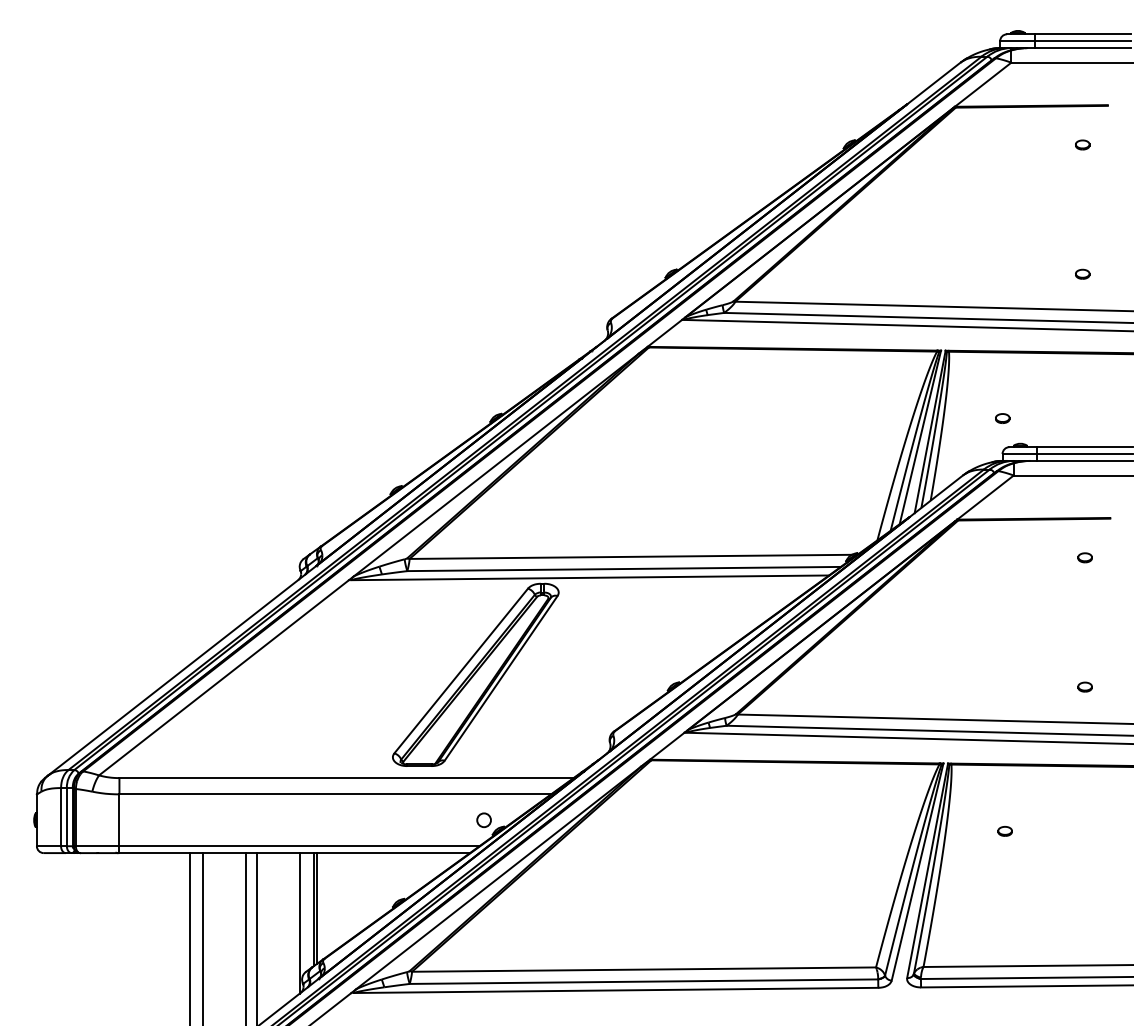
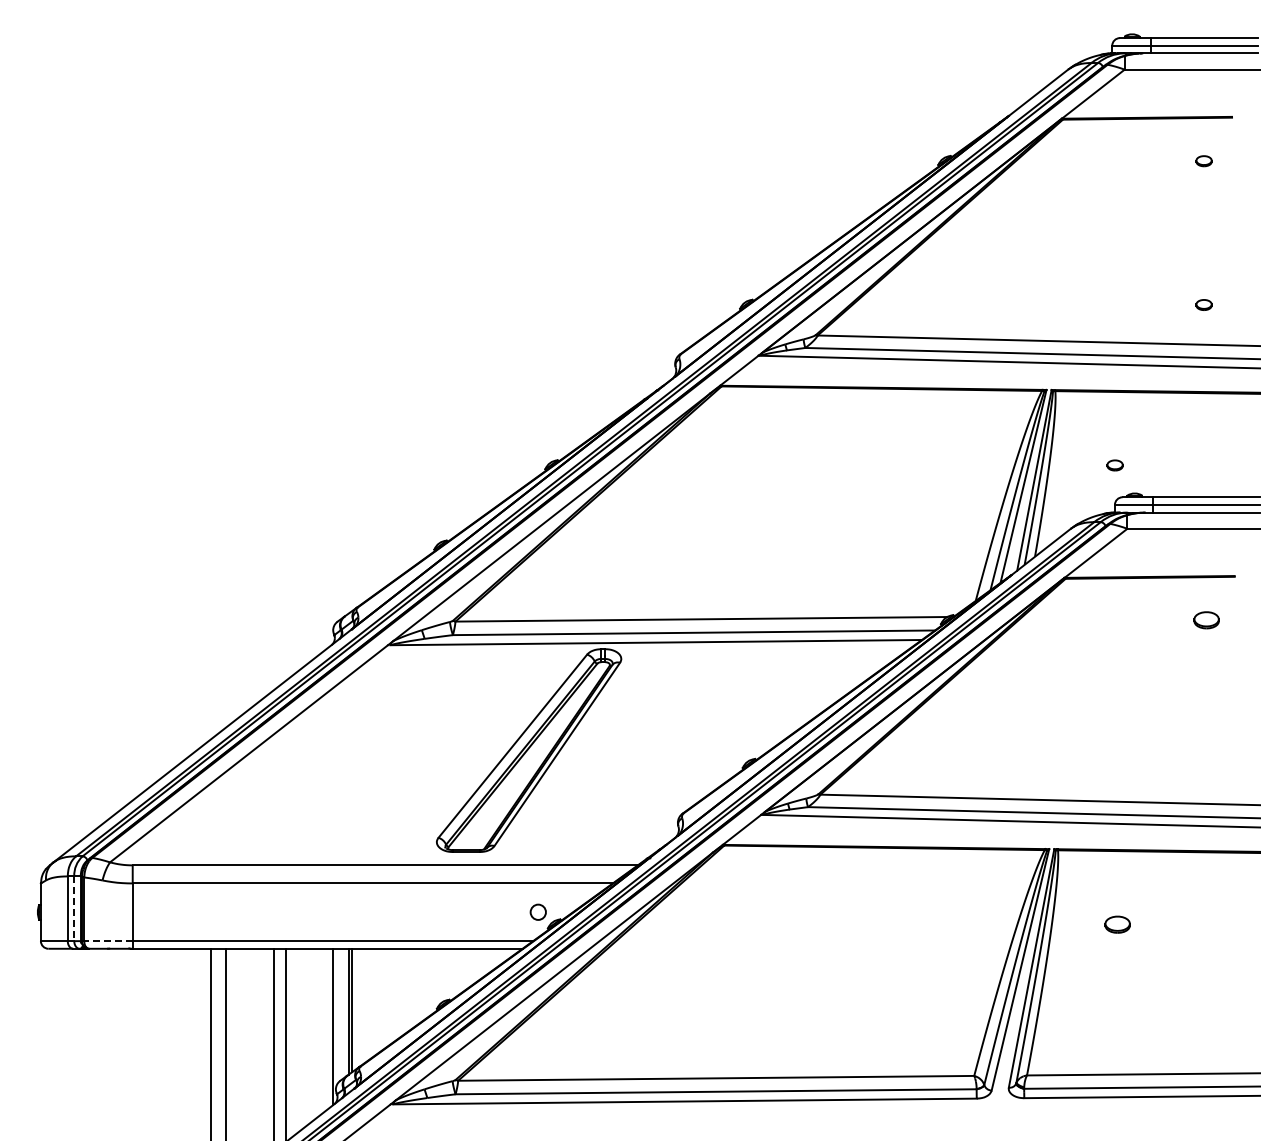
part: (1084, 557) -> (1206, 620), size x1.6
part: (1084, 687) -> (1206, 764), removed
line: (67, 817) -> (74, 909), solid -> dashed
part: (1004, 831) -> (1117, 924), size x1.6
line: (97, 846) -> (108, 941), solid -> dashed

